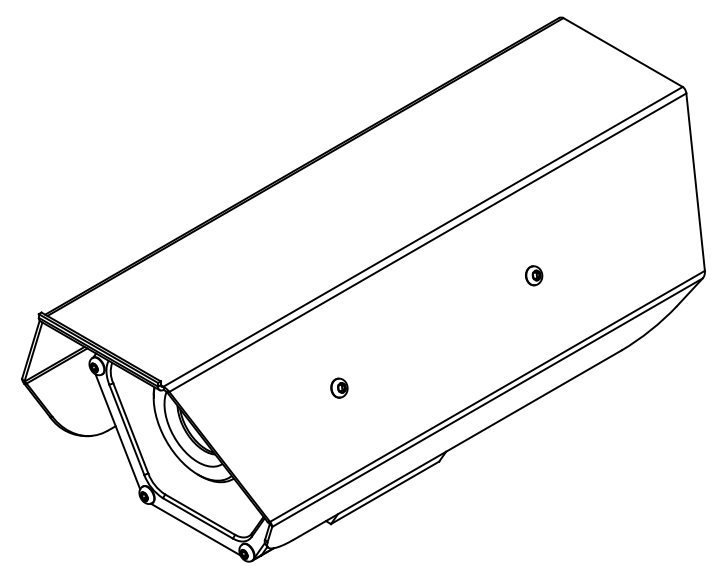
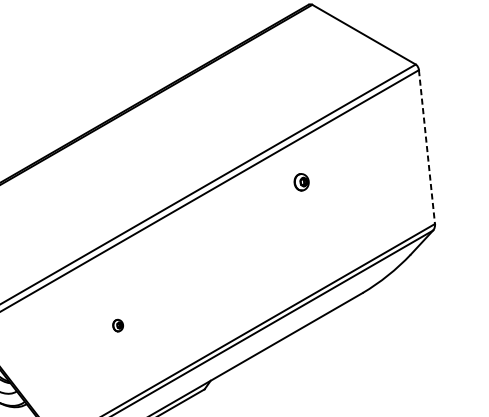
line: (695, 182) -> (426, 147), solid -> dashed
part: (534, 275) -> (302, 182), moved
part: (339, 387) -> (118, 325), size x0.7

